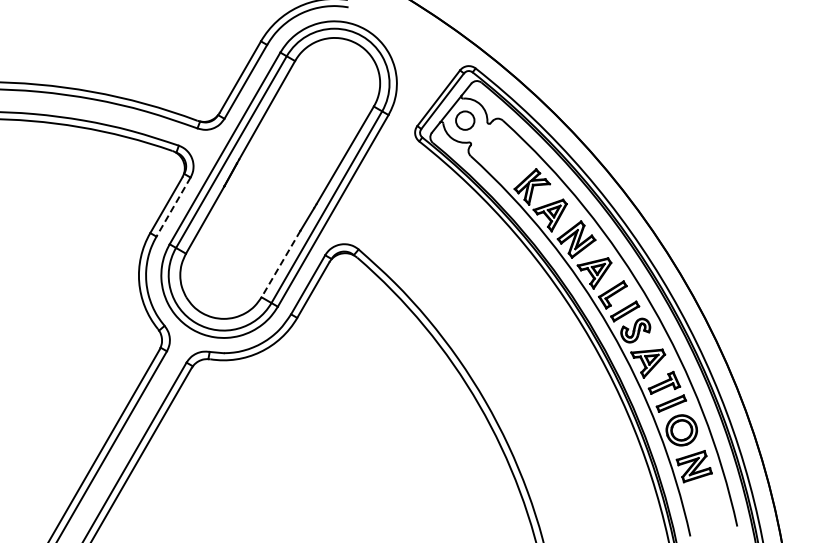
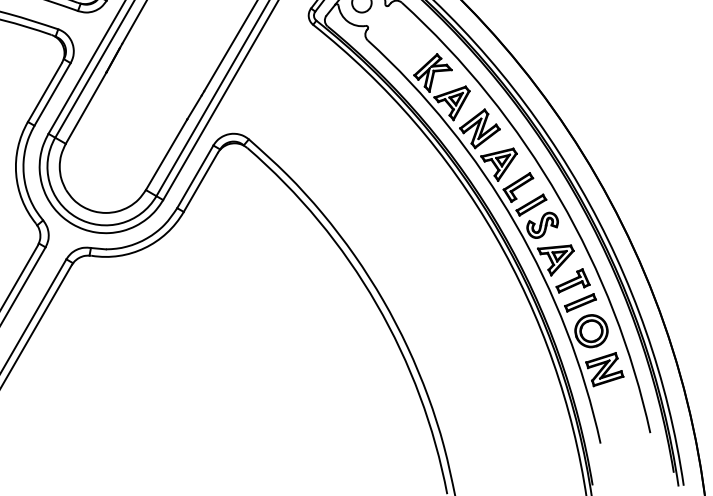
line: (173, 207) -> (52, 94), dashed -> solid
line: (281, 264) -> (167, 155), dashed -> solid

